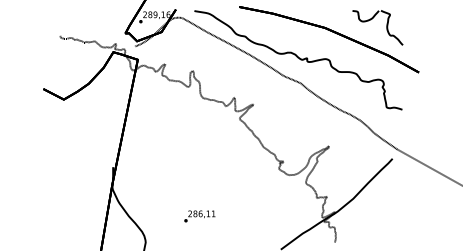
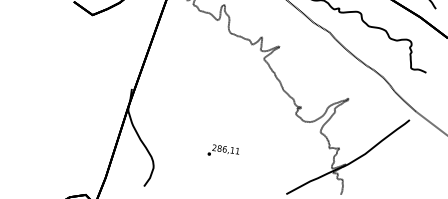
text: (199, 216) -> (223, 151), moved

